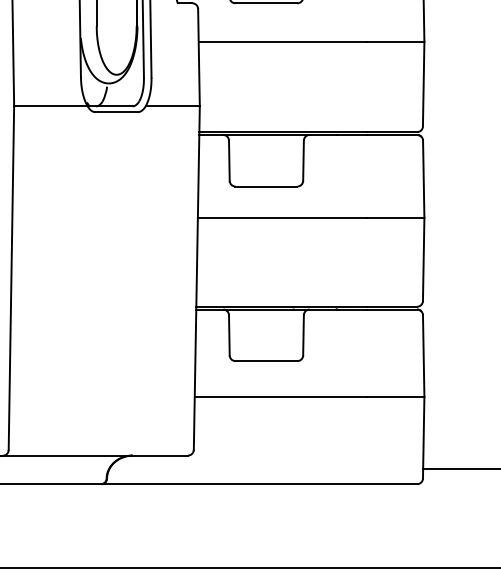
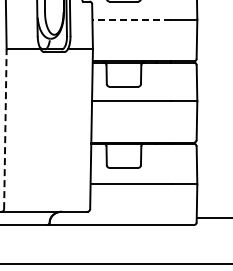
line: (282, 41) -> (131, 19), solid -> dashed
line: (11, 278) -> (5, 129), solid -> dashed

